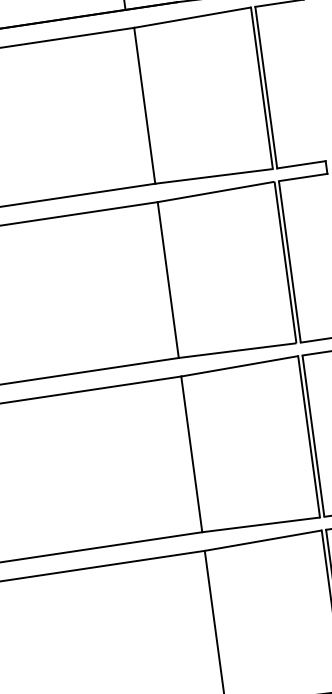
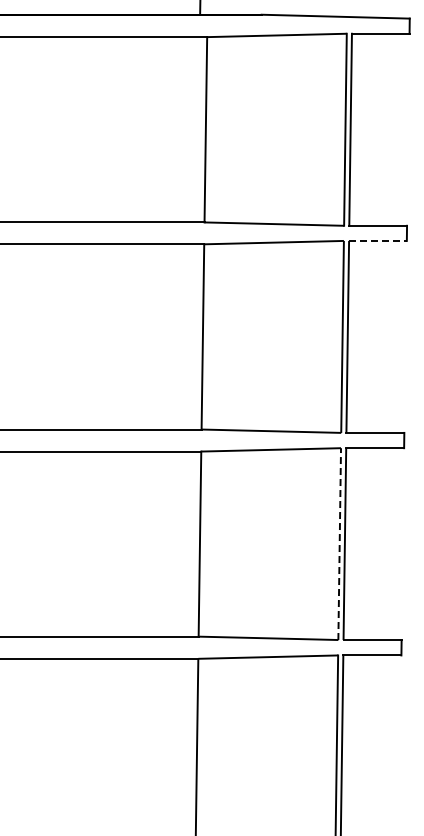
line: (302, 177) -> (377, 240), solid -> dashed
line: (308, 437) -> (339, 544), solid -> dashed

